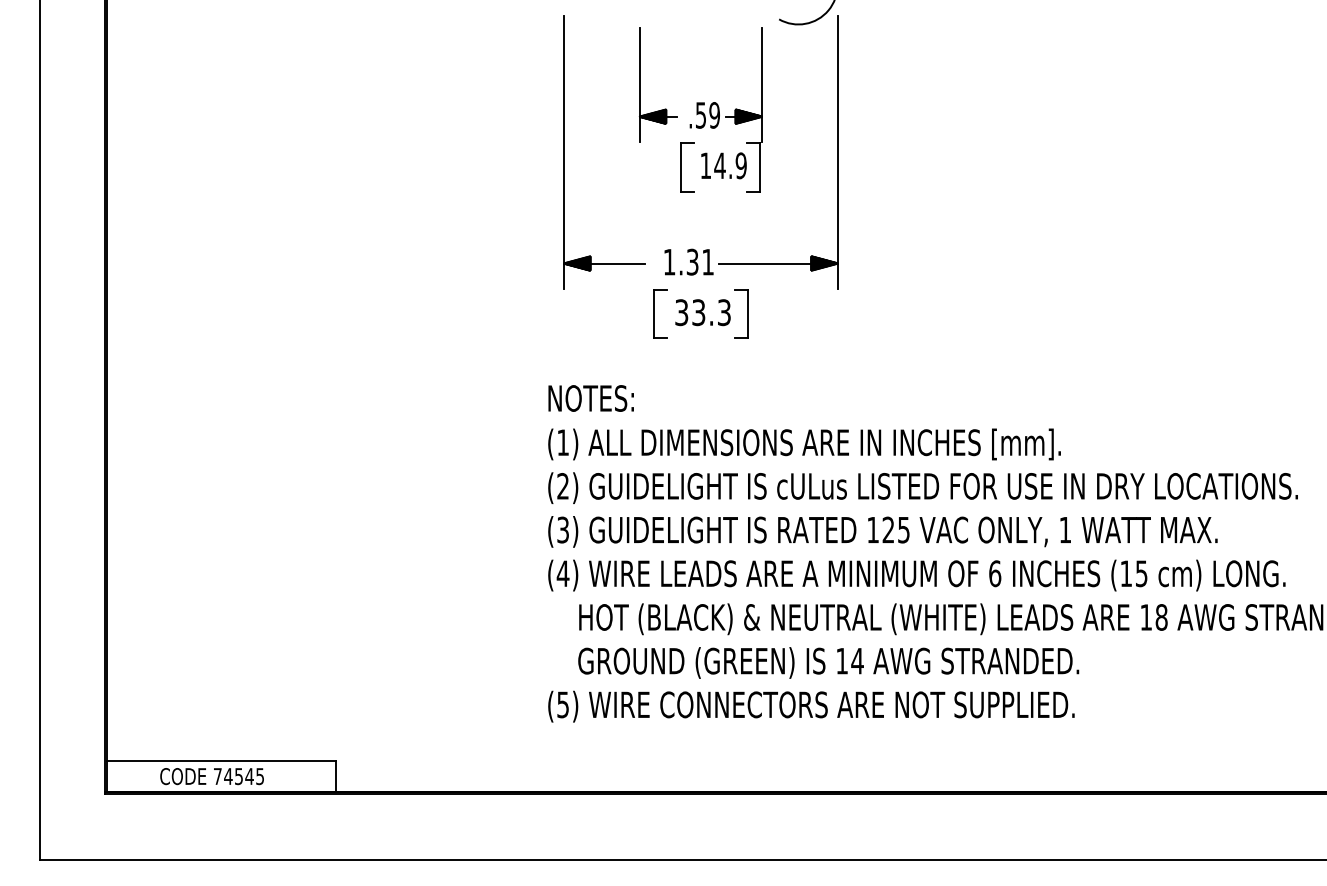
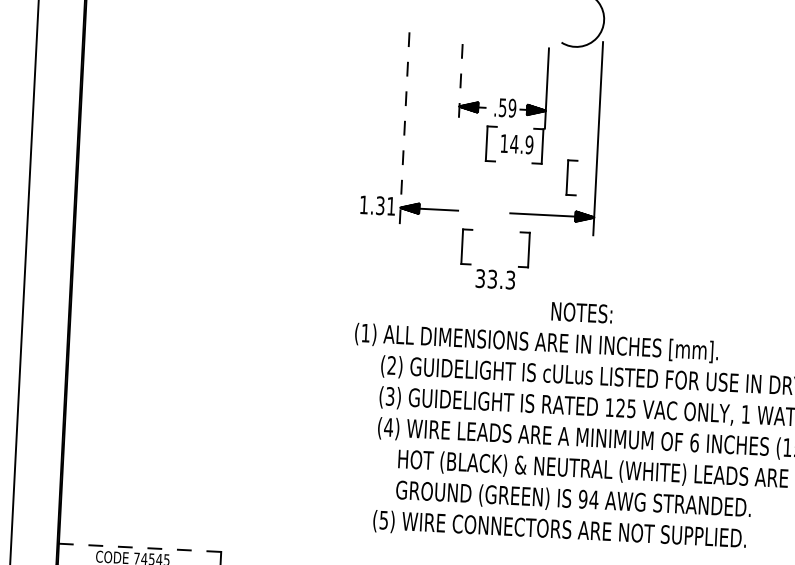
line: (639, 85) -> (460, 84), solid -> dashed
line: (564, 152) -> (404, 129), solid -> dashed
part: (803, 209) -> (571, 178), added
text: (688, 261) -> (377, 205), moved
text: (702, 312) -> (495, 279), moved
text: (590, 398) -> (581, 312), moved
text: (804, 444) -> (536, 343), moved
text: (842, 660) -> (583, 498), 14 -> 94
line: (221, 761) -> (140, 548), solid -> dashed

